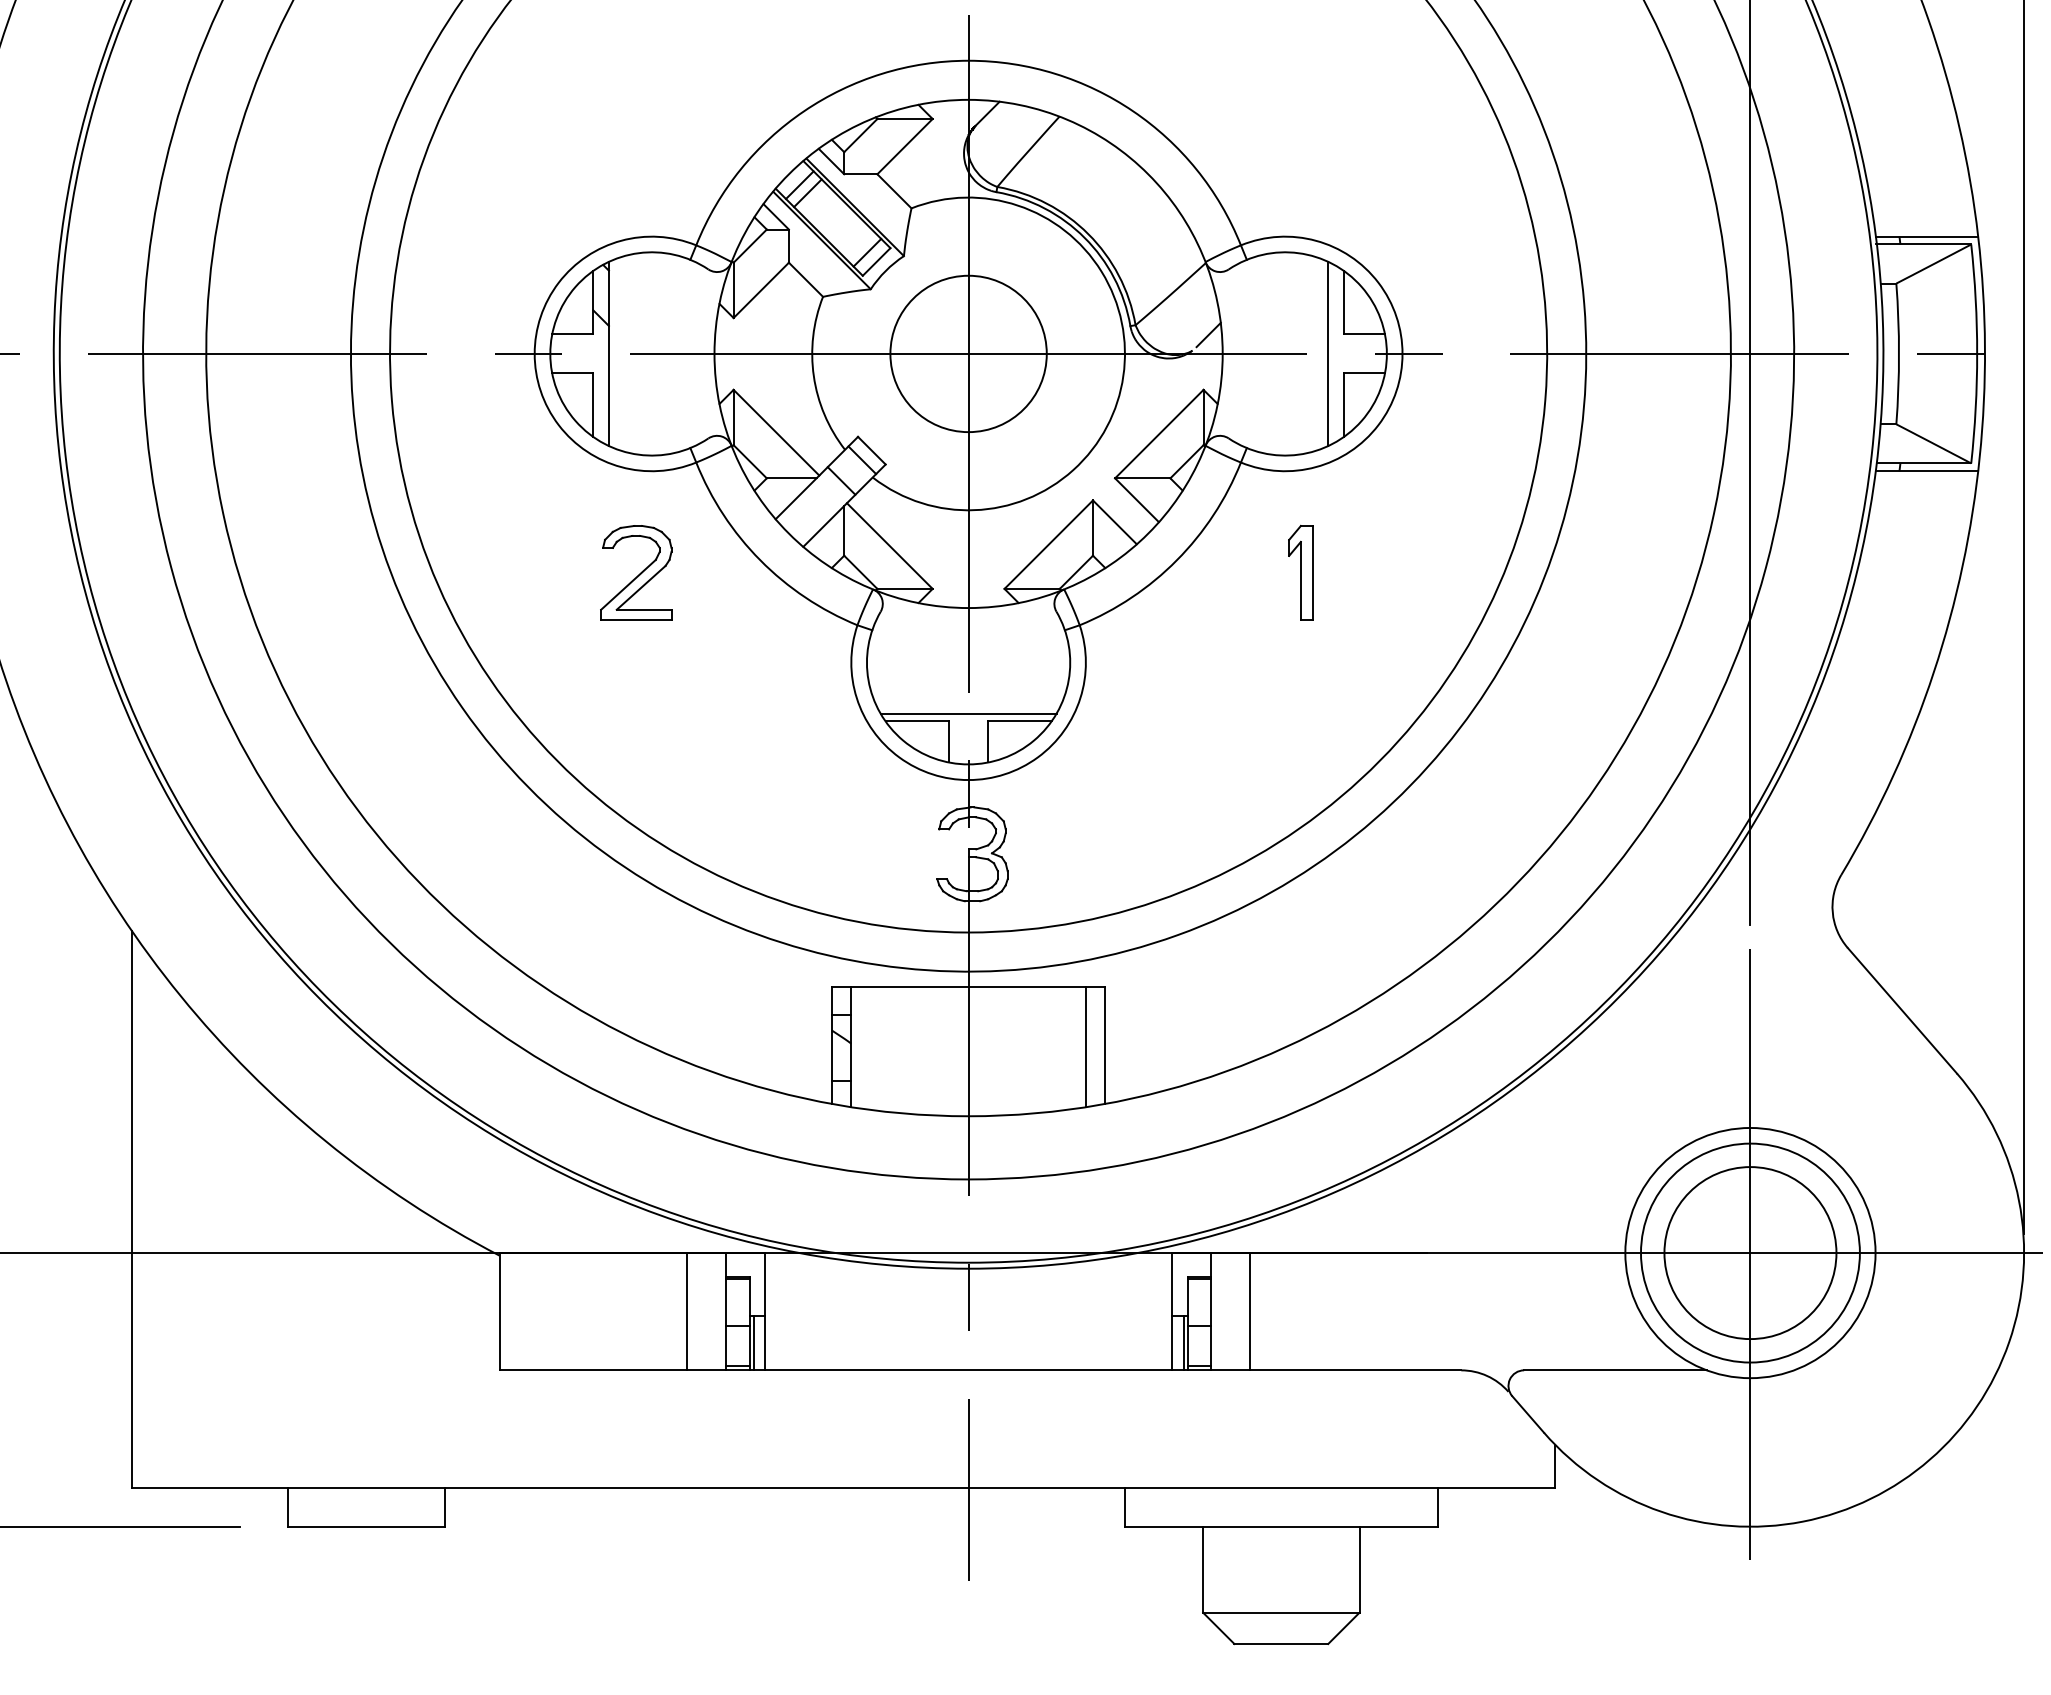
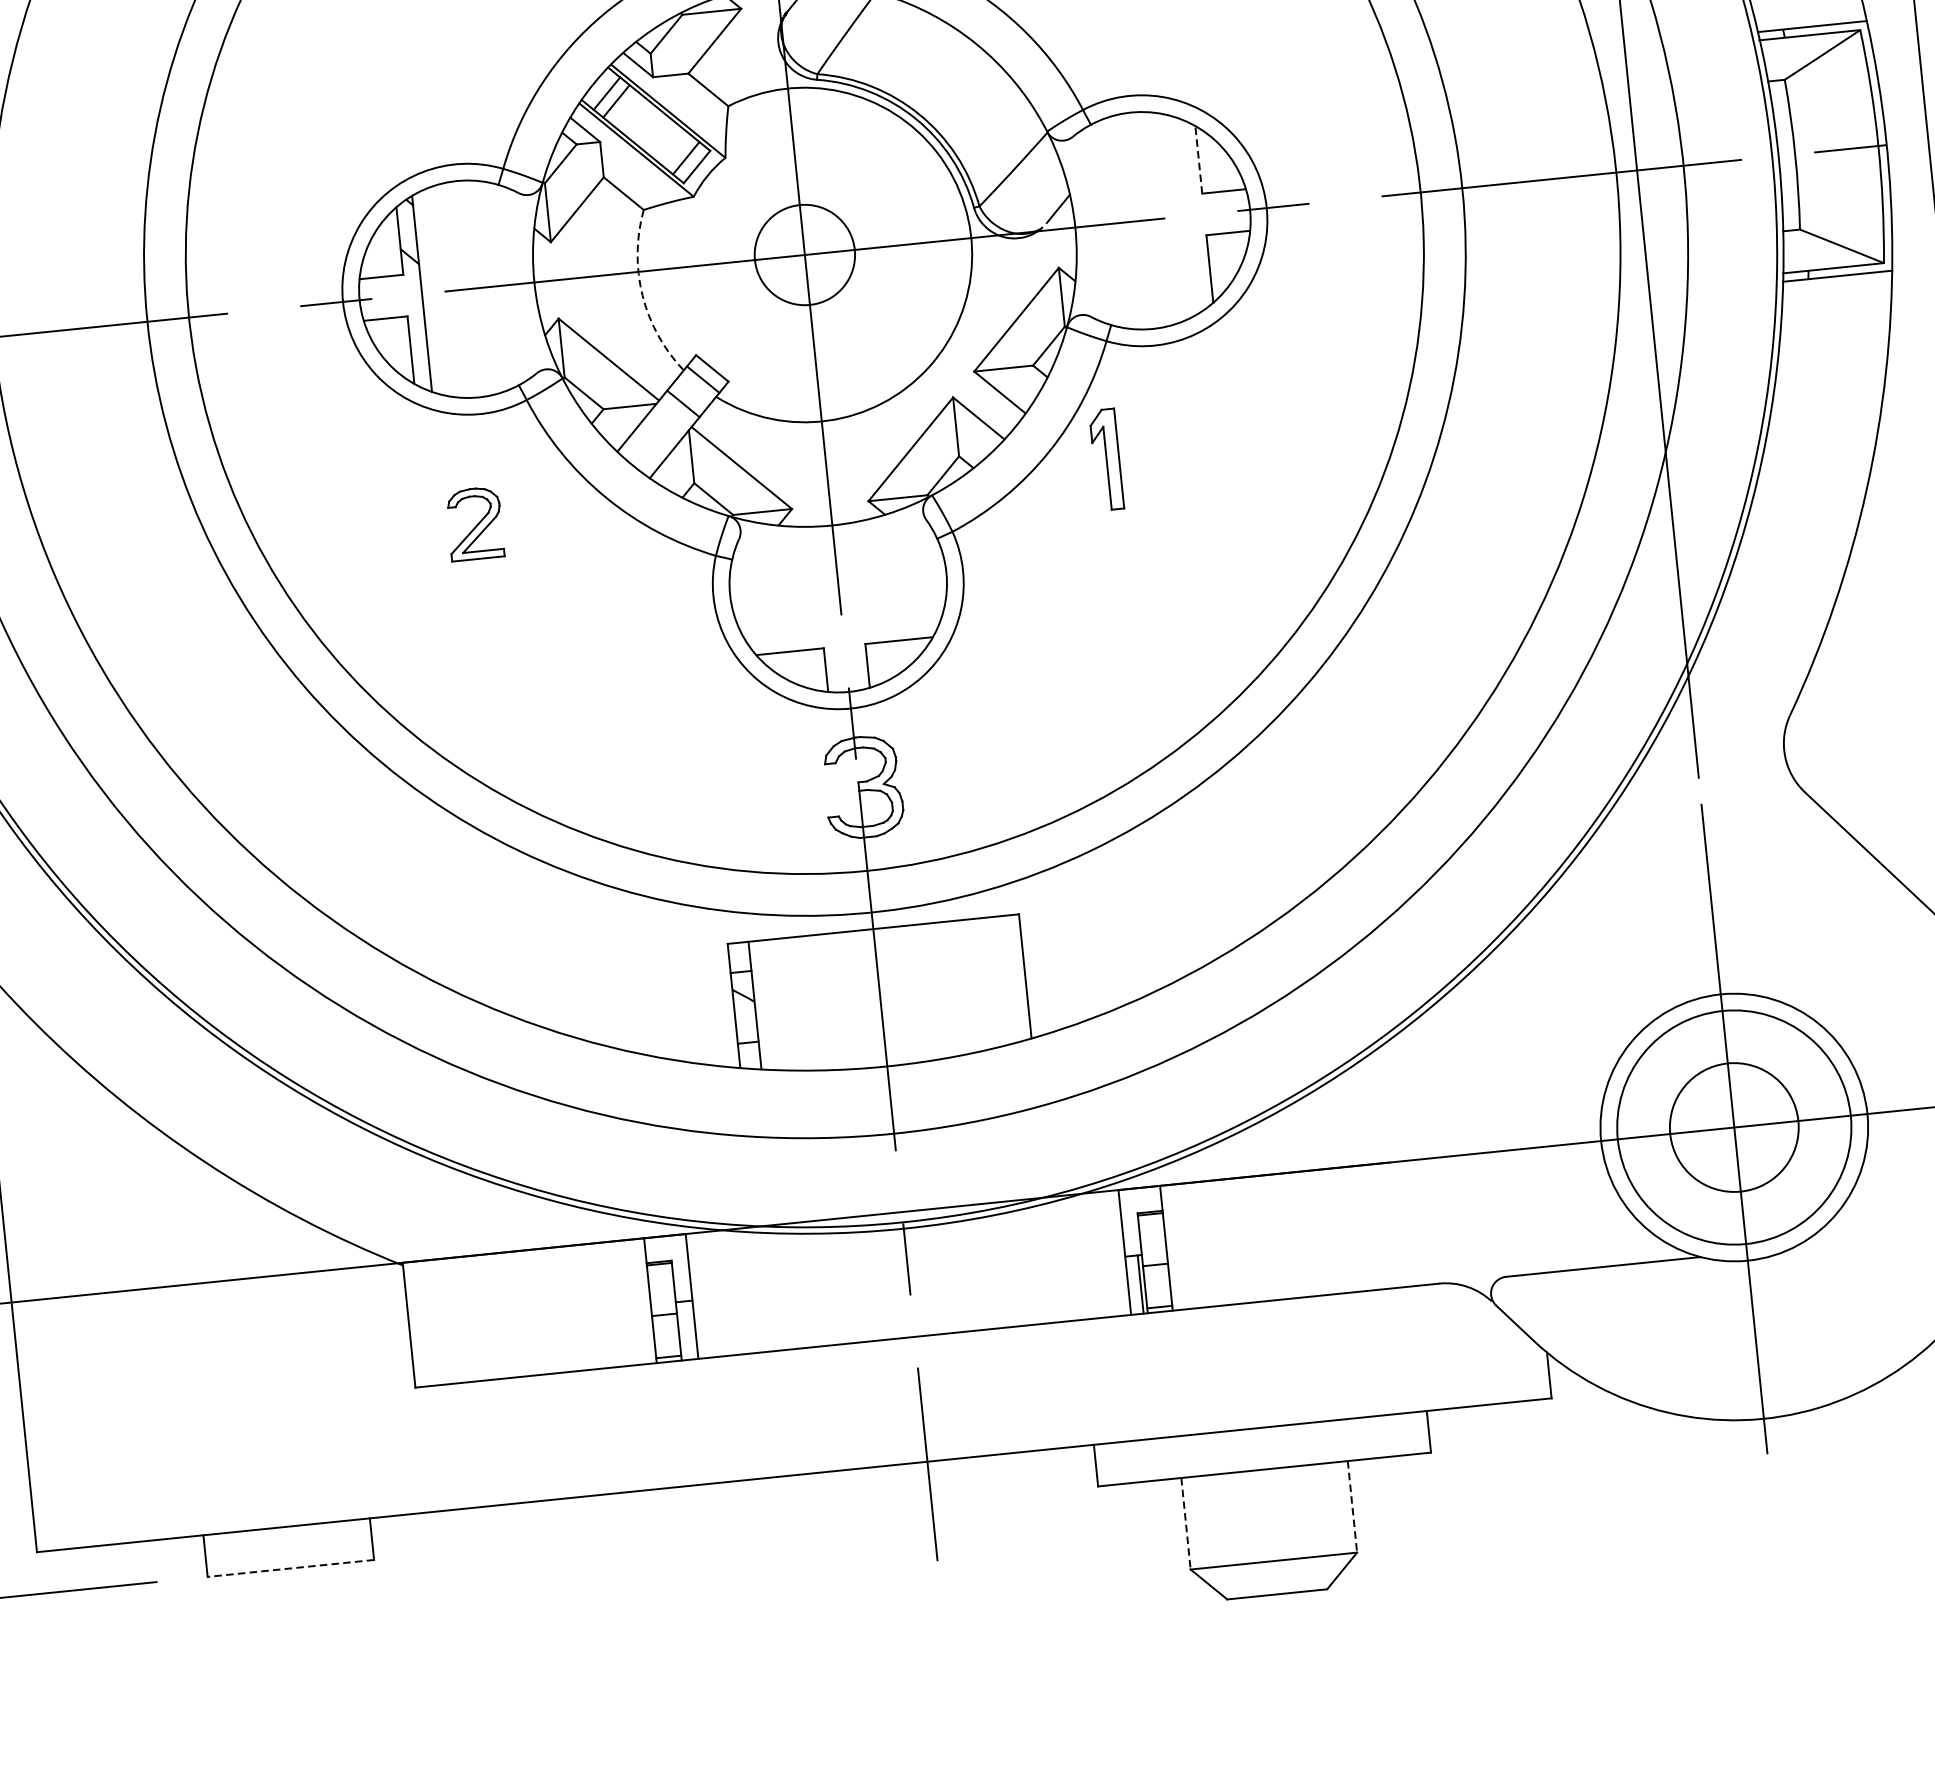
line: (1343, 302) -> (1198, 159), solid -> dashed
circle: (968, 353) -> (804, 254), size x0.6
line: (1328, 353) -> (1187, 215), removed
arc: (813, 376) -> (642, 295), solid -> dashed
part: (636, 572) -> (475, 523), size x0.7
part: (1300, 572) -> (1106, 459), moved
line: (968, 713) -> (843, 637), removed
line: (1085, 1047) -> (1004, 980), removed
circle: (1750, 1253) -> (1734, 1127), size x0.7
line: (687, 1311) -> (609, 1304), removed
line: (1250, 1311) -> (1208, 1243), removed
line: (753, 1342) -> (682, 1330), removed
line: (366, 1526) -> (290, 1568), solid -> dashed
line: (1203, 1570) -> (1186, 1524), solid -> dashed
line: (1359, 1570) -> (1352, 1507), solid -> dashed

